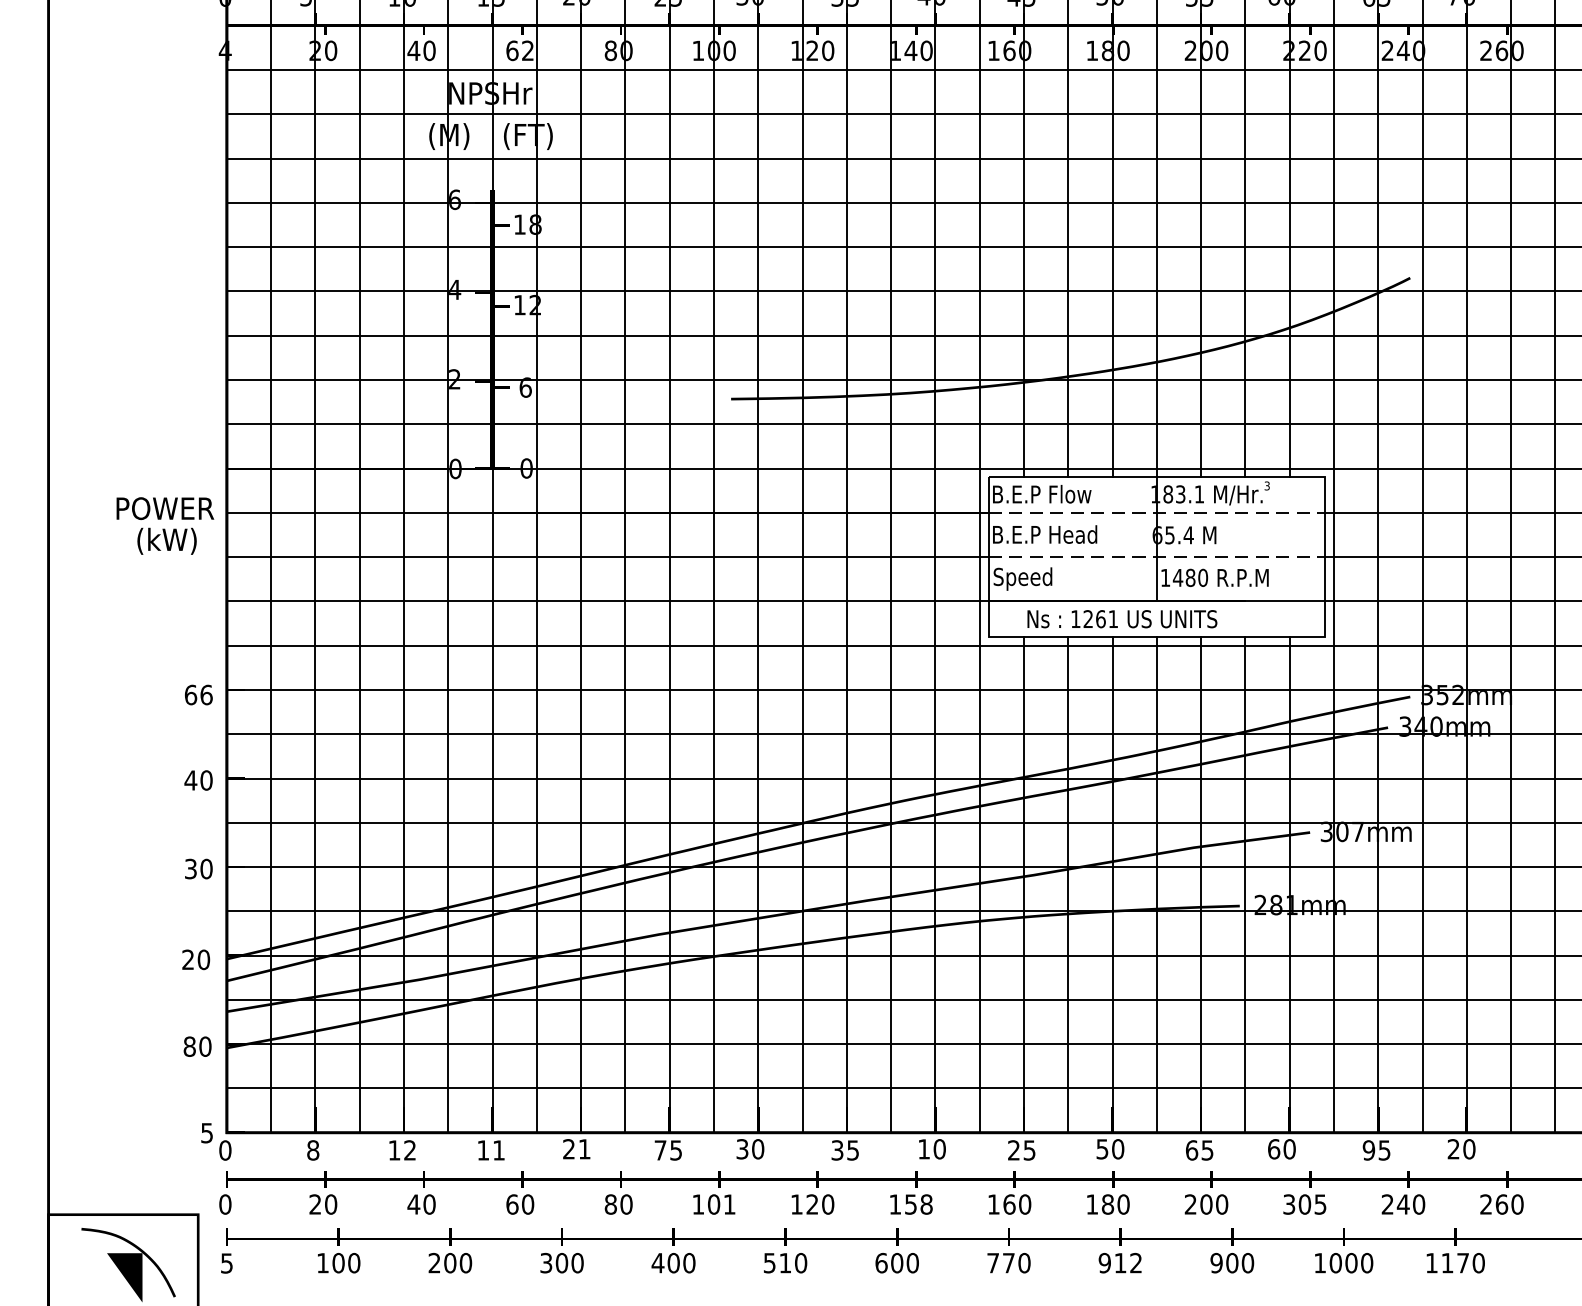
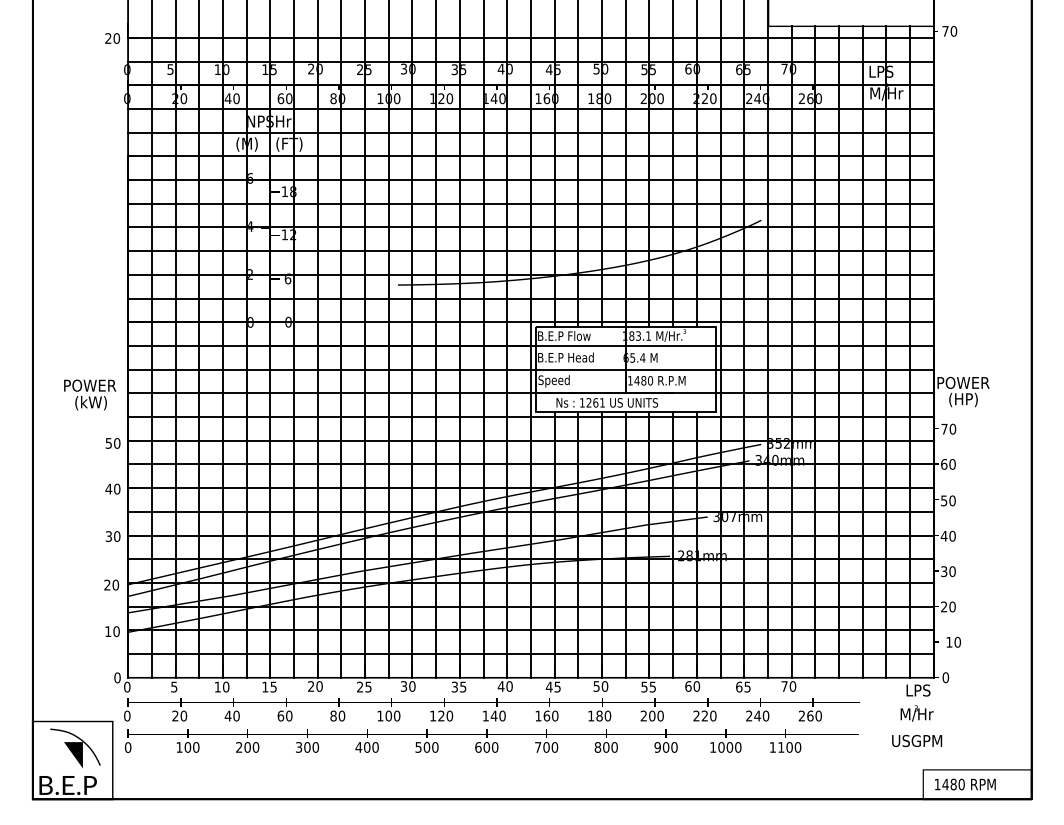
text: (223, 50) -> (126, 98), 4 -> 0
text: (528, 50) -> (289, 98), 62 -> 60
line: (1158, 511) -> (626, 345), dashed -> solid
text: (165, 525) -> (90, 394), moved
line: (1158, 556) -> (626, 369), dashed -> solid
text: (197, 695) -> (112, 443), 66 -> 50
text: (190, 1046) -> (108, 631), 80 -> 10
text: (207, 1132) -> (117, 677), 5 -> 0
text: (313, 1149) -> (174, 686), 8 -> 5
text: (410, 1149) -> (226, 686), 12 -> 10
text: (498, 1149) -> (273, 686), 11 -> 15
text: (584, 1149) -> (319, 686), 21 -> 20
text: (661, 1149) -> (360, 686), 75 -> 25
text: (922, 1149) -> (500, 686), 10 -> 40
text: (1012, 1149) -> (548, 686), 25 -> 45
text: (1191, 1149) -> (644, 686), 65 -> 55
text: (1369, 1149) -> (739, 686), 95 -> 65
text: (1453, 1149) -> (784, 686), 20 -> 70
text: (728, 1203) -> (396, 715), 101 -> 100
text: (917, 1203) -> (497, 715), 158 -> 140
text: (1304, 1203) -> (704, 715), 305 -> 220
text: (225, 1263) -> (127, 747), 5 -> 0
text: (784, 1263) -> (426, 747), 510 -> 500
text: (1008, 1263) -> (546, 747), 770 -> 700
text: (1119, 1263) -> (605, 747), 912 -> 800
text: (1462, 1263) -> (789, 747), 1170 -> 1100

